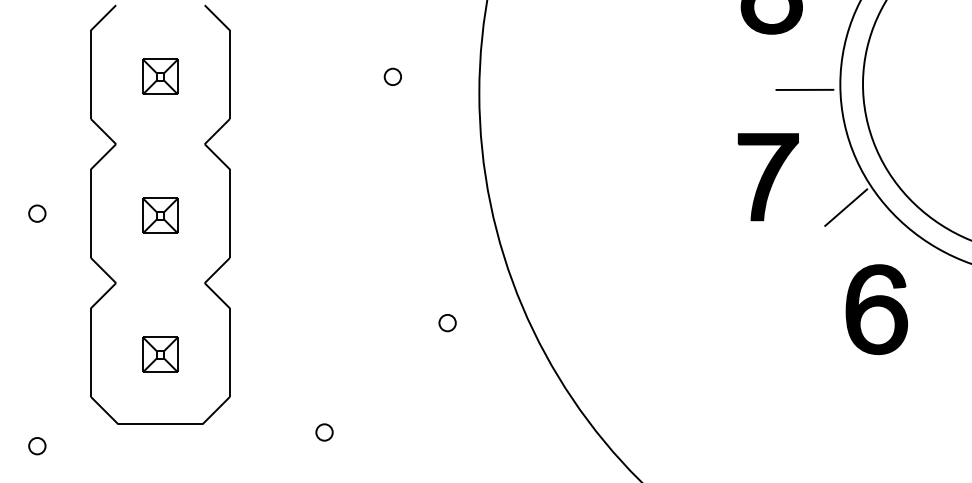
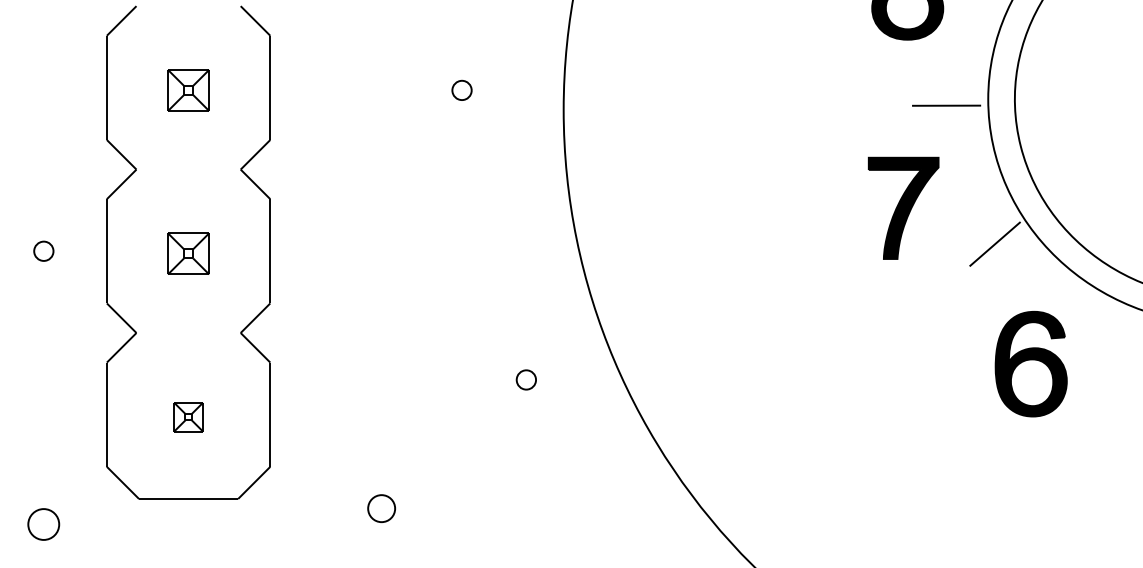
part: (160, 354) -> (188, 416), size x0.7
part: (324, 432) -> (381, 508), size x1.4
part: (37, 446) -> (44, 525), size x1.6

